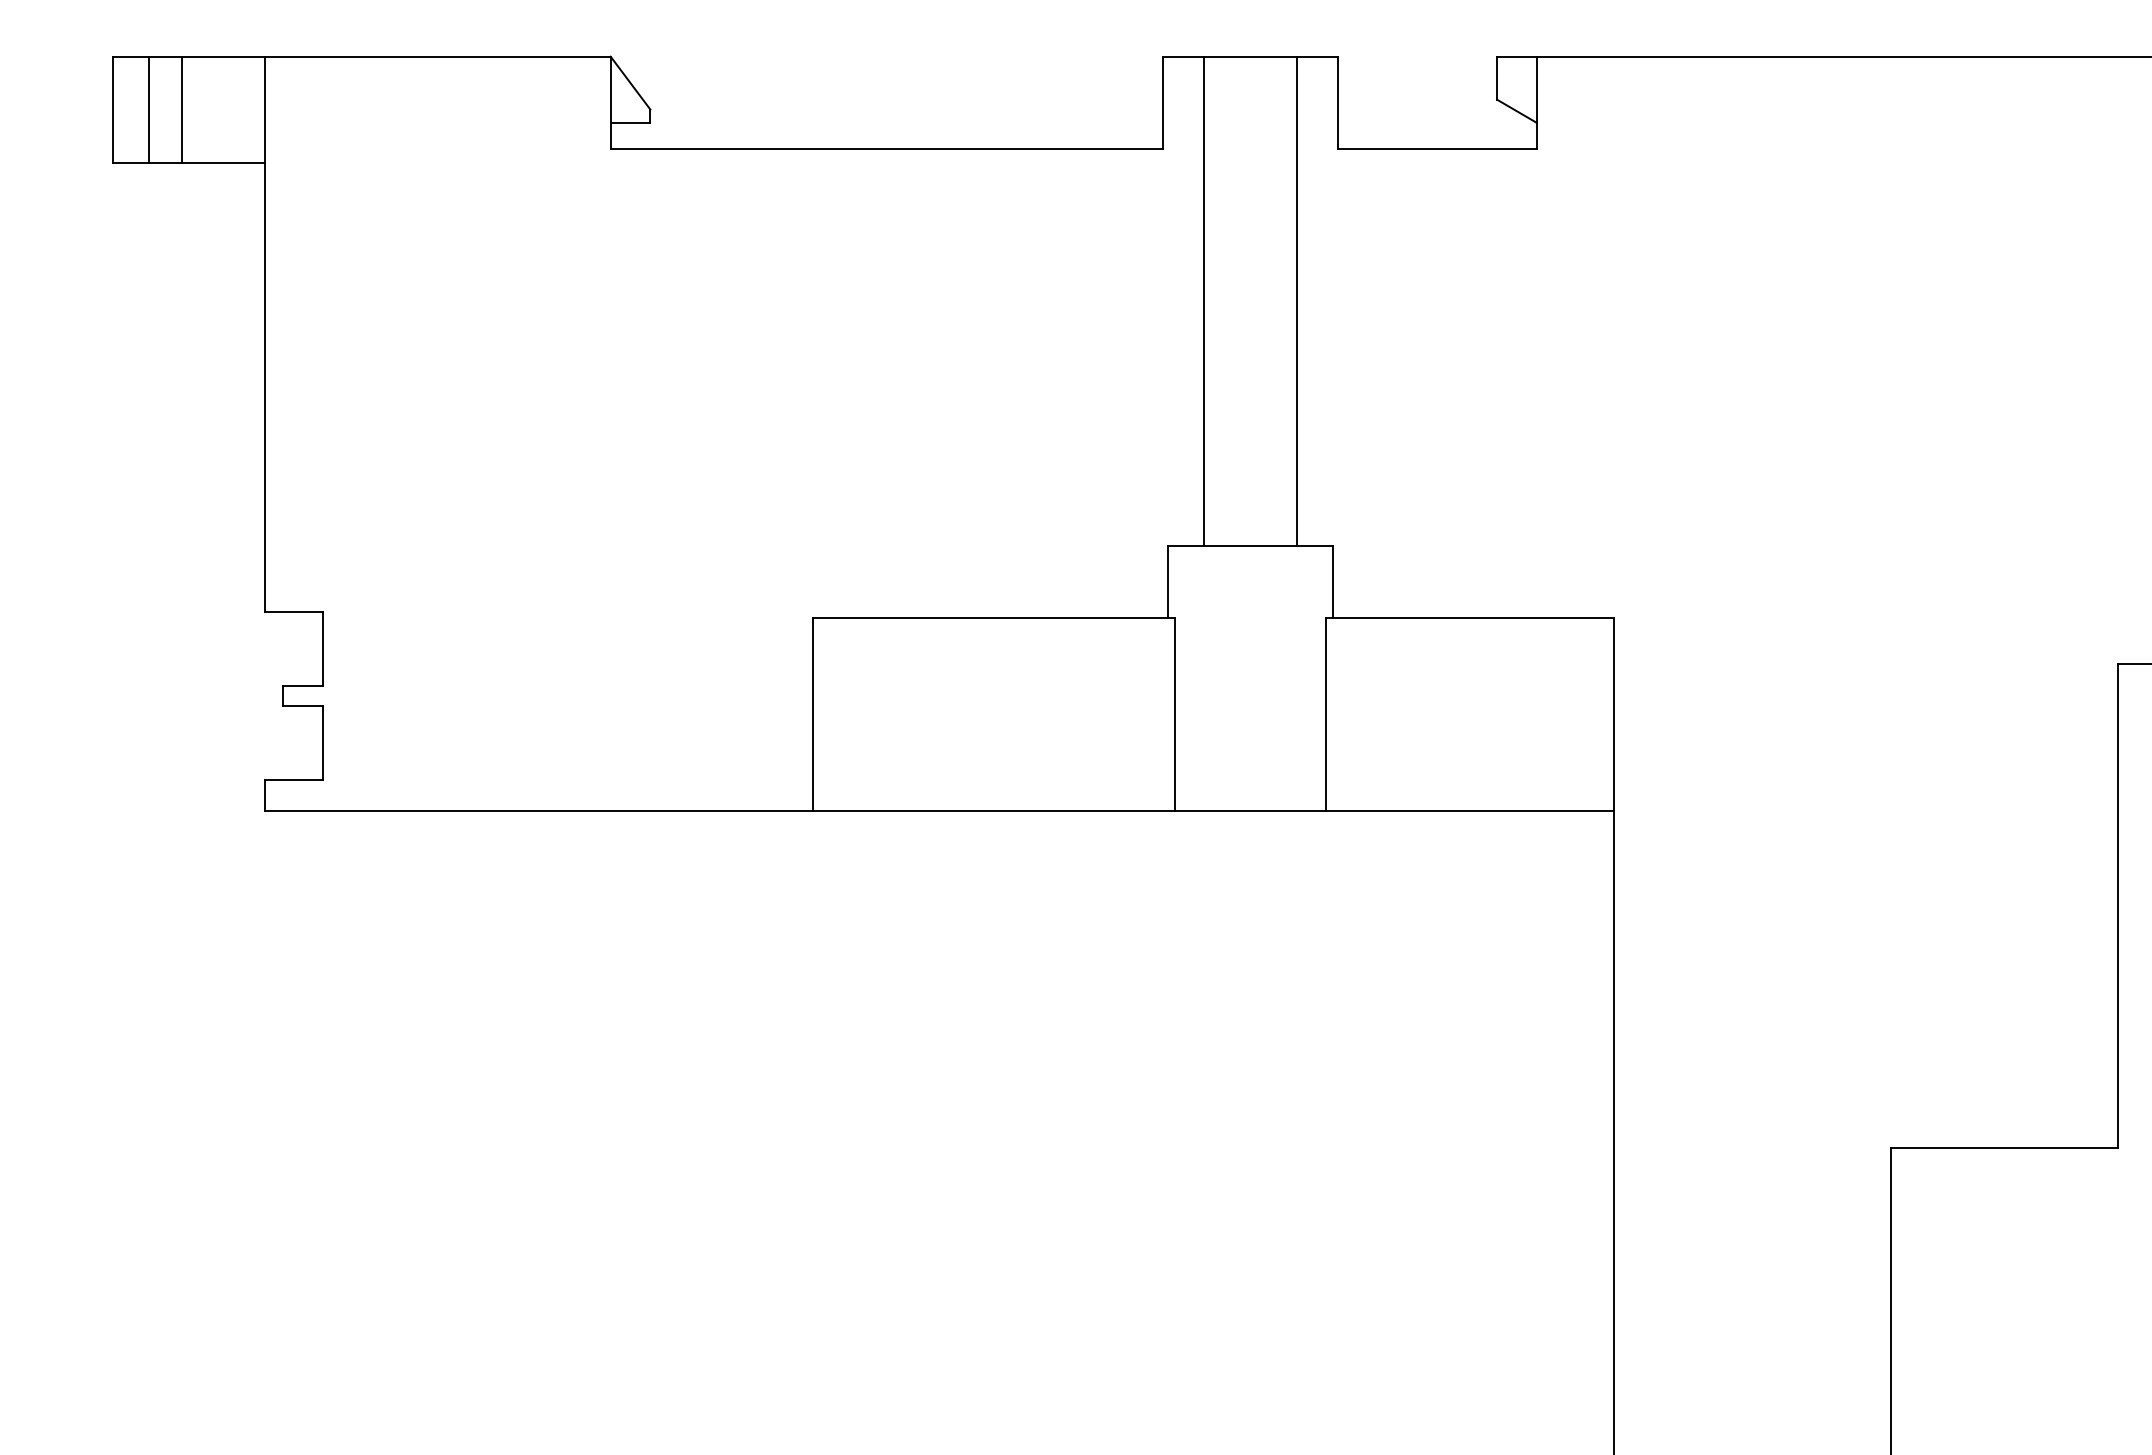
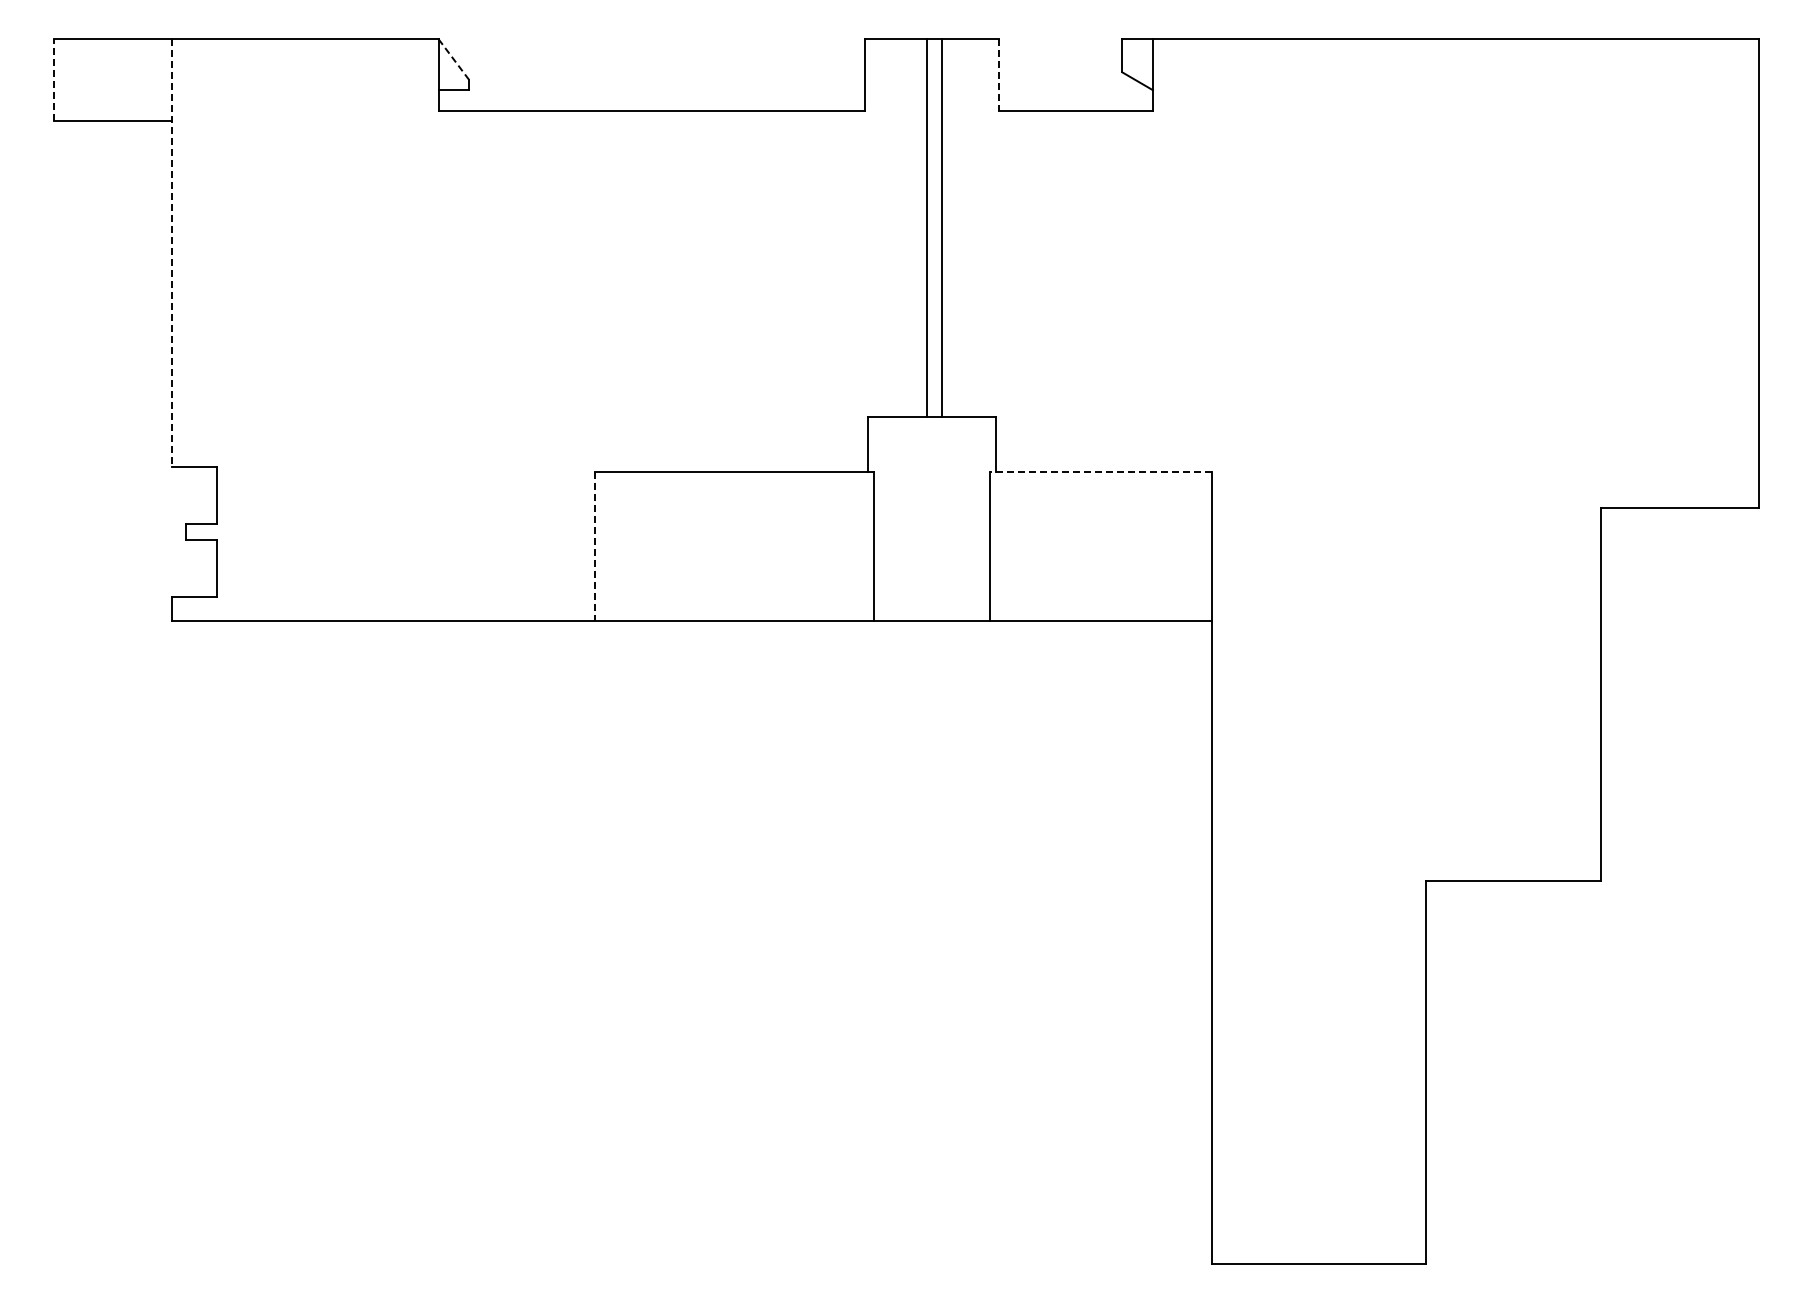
line: (630, 83) -> (453, 59), solid -> dashed
line: (1337, 102) -> (999, 74), solid -> dashed
line: (149, 108) -> (82, 79), removed
line: (181, 108) -> (107, 79), removed
line: (112, 110) -> (54, 80), solid -> dashed
line: (1204, 300) -> (942, 227), moved
line: (1296, 300) -> (926, 227), moved
line: (264, 334) -> (171, 253), solid -> dashed
line: (1470, 618) -> (1101, 472), solid -> dashed
line: (812, 715) -> (594, 547), solid -> dashed

